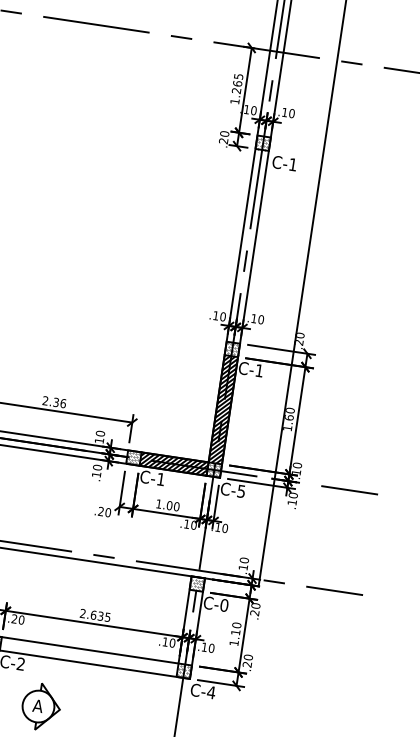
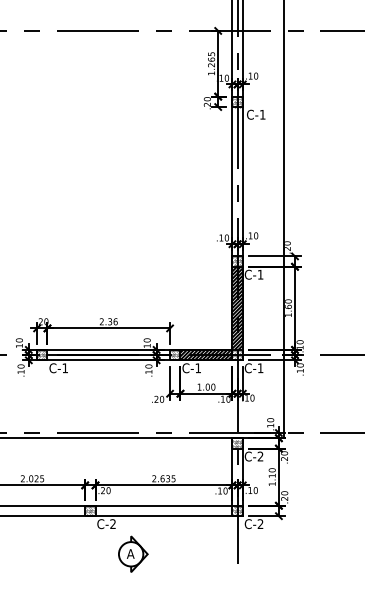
text: (241, 491) -> (260, 368), C-5 -> C-1
text: (224, 605) -> (260, 456), C-0 -> C-2
text: (211, 691) -> (260, 523), C-4 -> C-2

